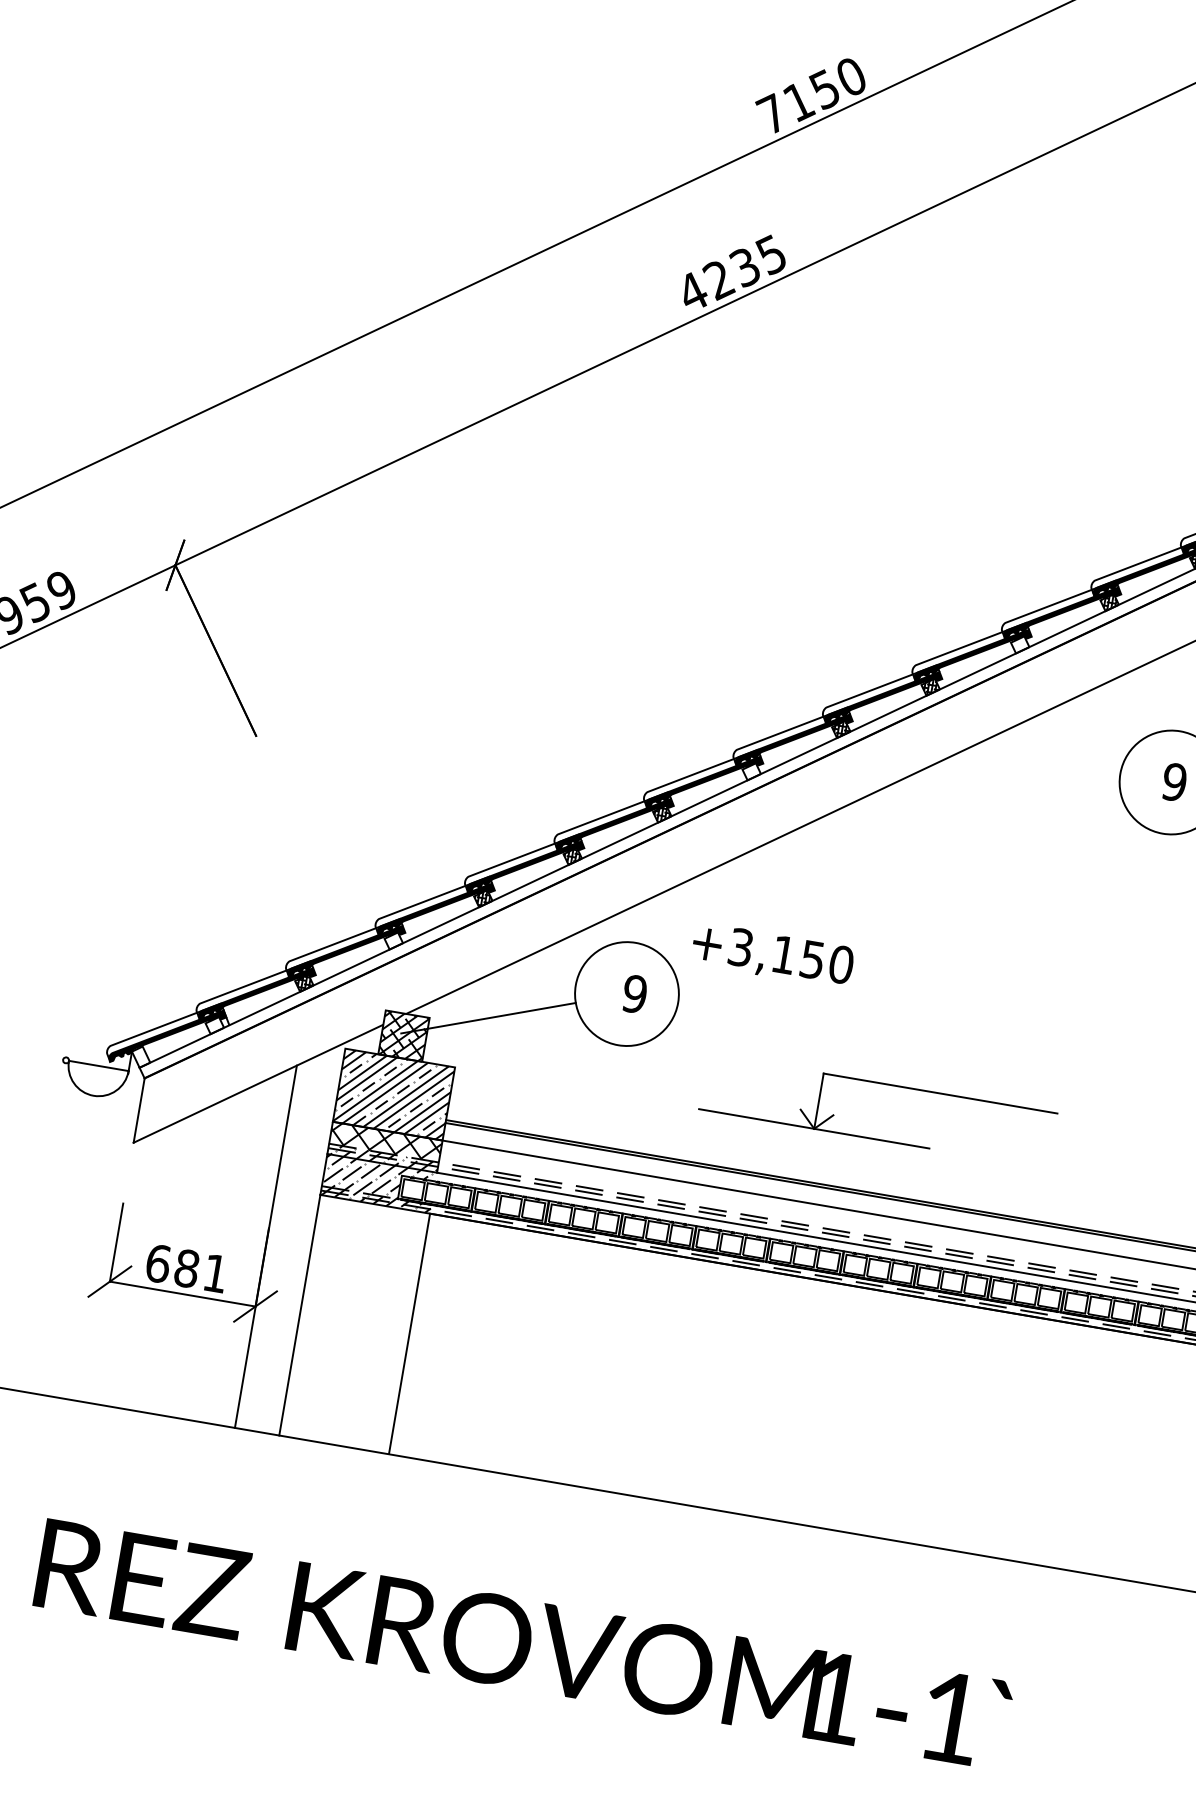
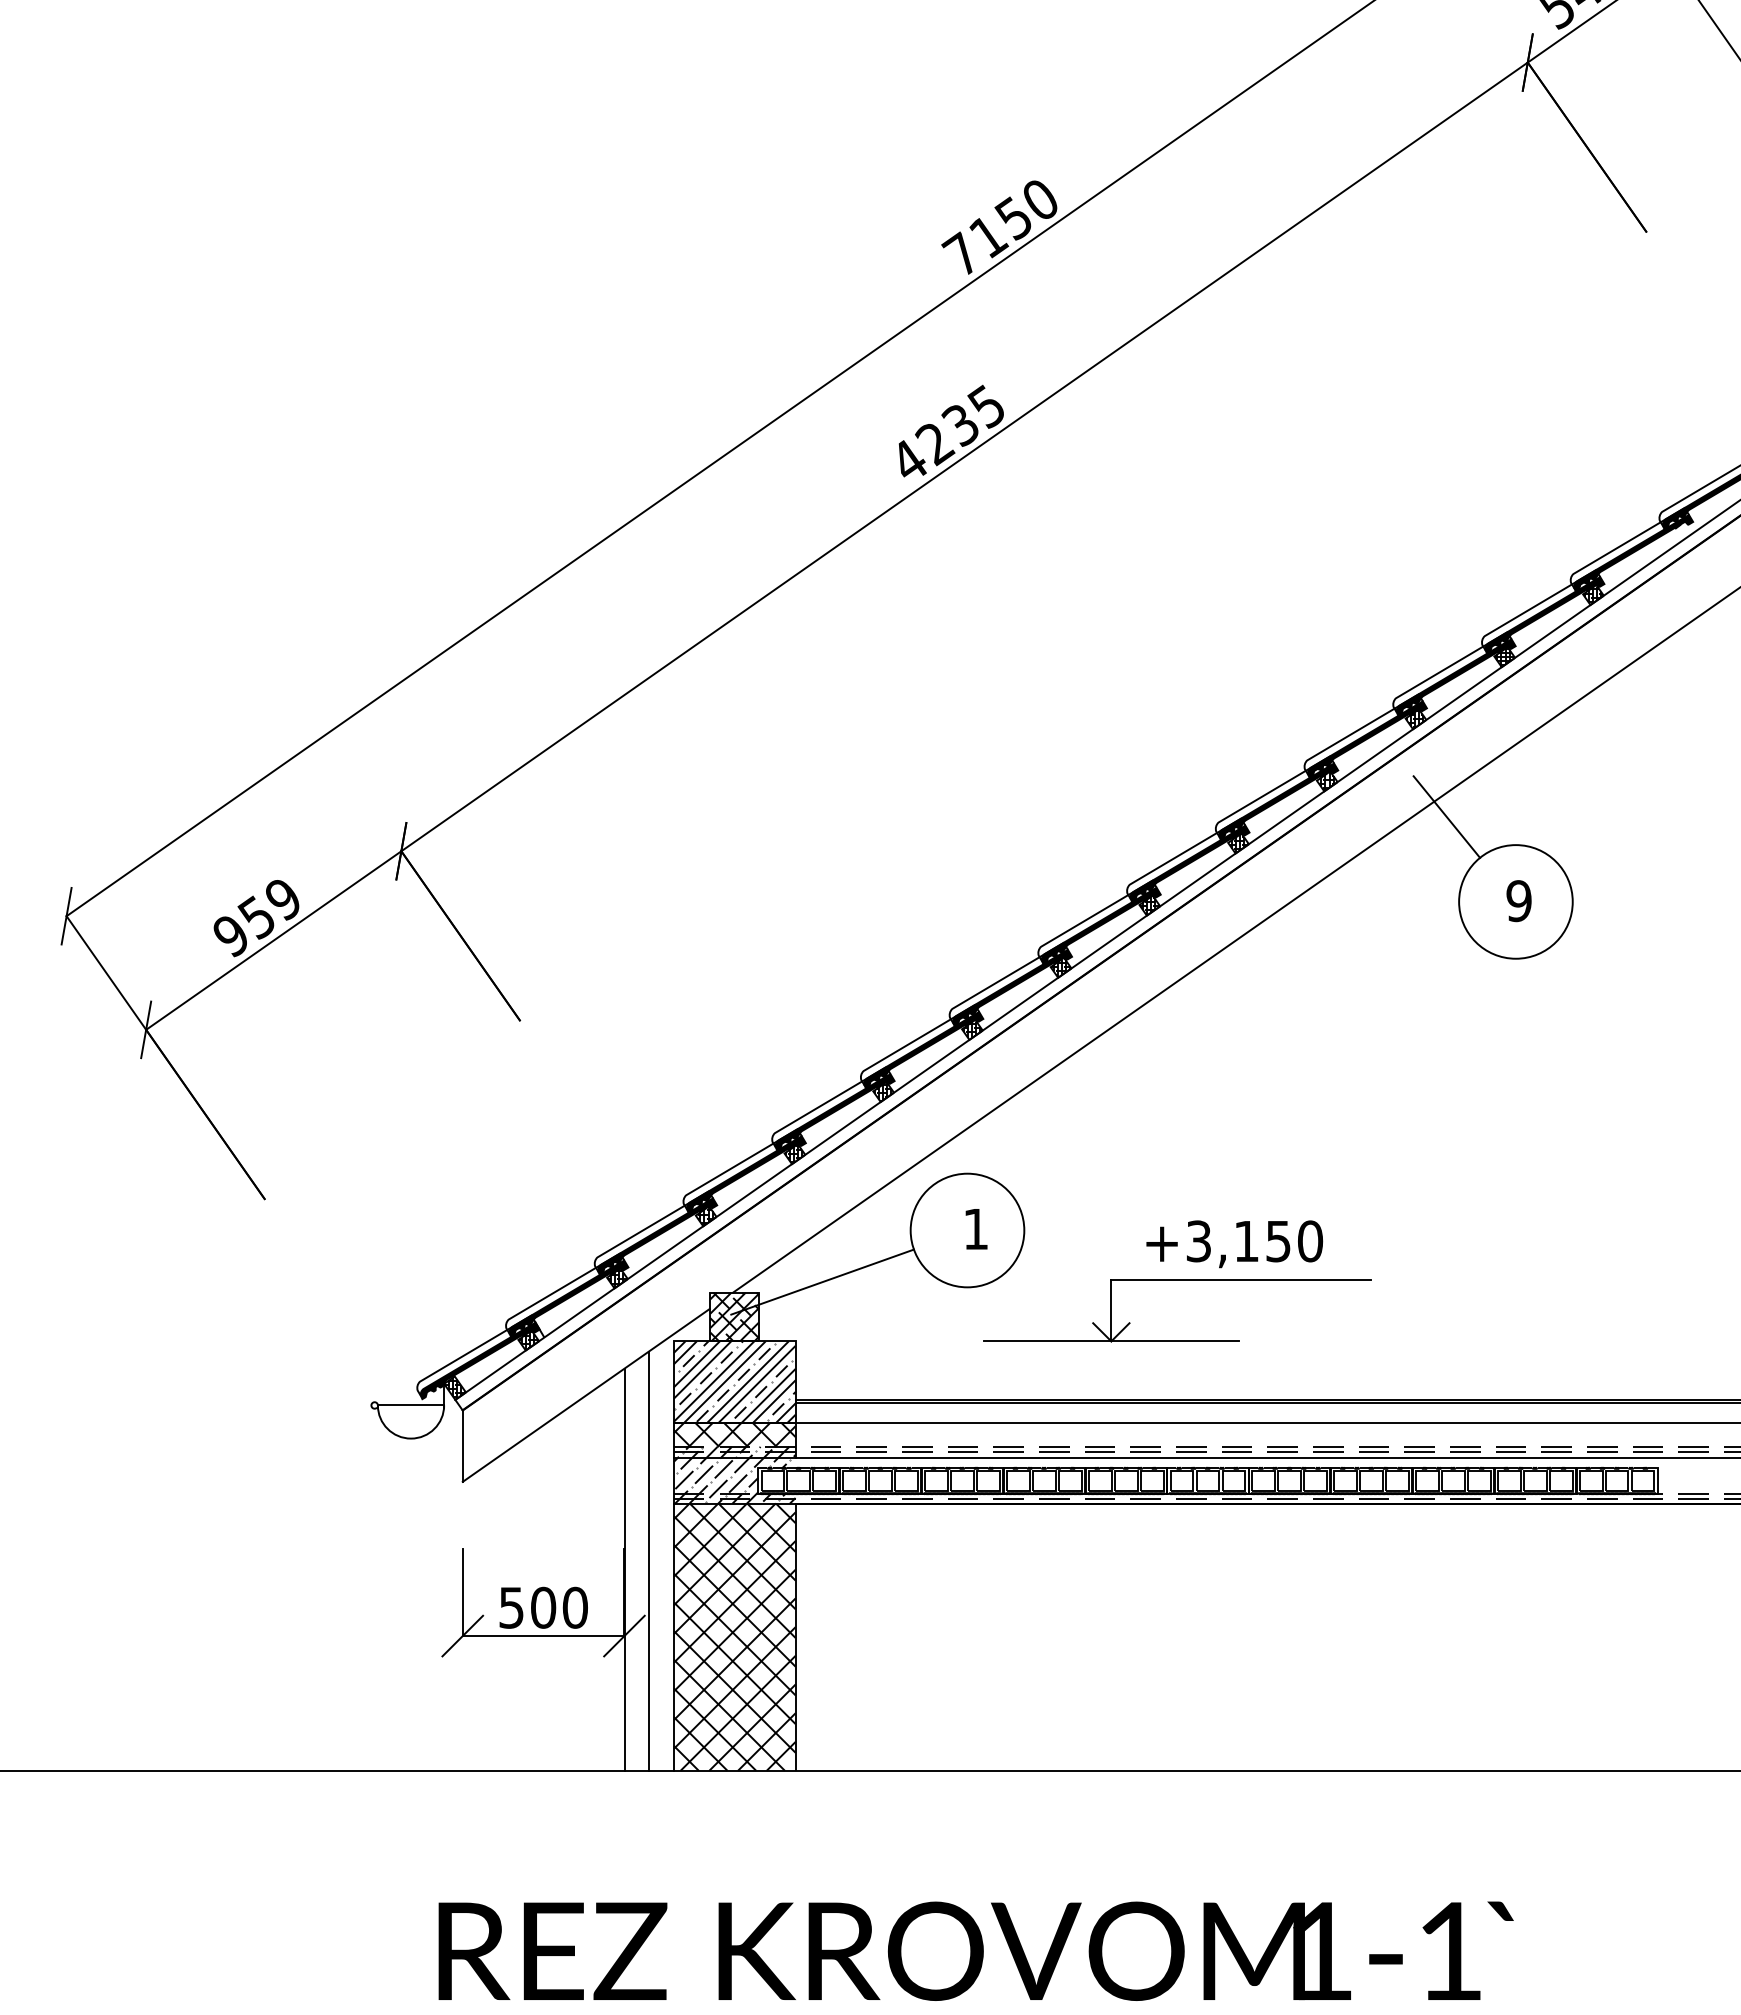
hatch: (1020, 644) -> (1327, 780), added
line: (1122, 694) -> (1446, 816), added
hatch: (751, 771) -> (1060, 967), added
hatch: (393, 940) -> (705, 1215), added
text: (772, 955) -> (1234, 1244), moved
text: (634, 994) -> (975, 1229), 9 -> 1
hatch: (214, 1025) -> (528, 1340), added
hatch: (140, 1056) -> (454, 1387), added
part: (883, 1084) -> (1177, 1280), moved
line: (288, 1242) -> (648, 1560), added
text: (187, 1268) -> (543, 1607), 681 -> 500
hatch: (354, 1323) -> (734, 1636), added

